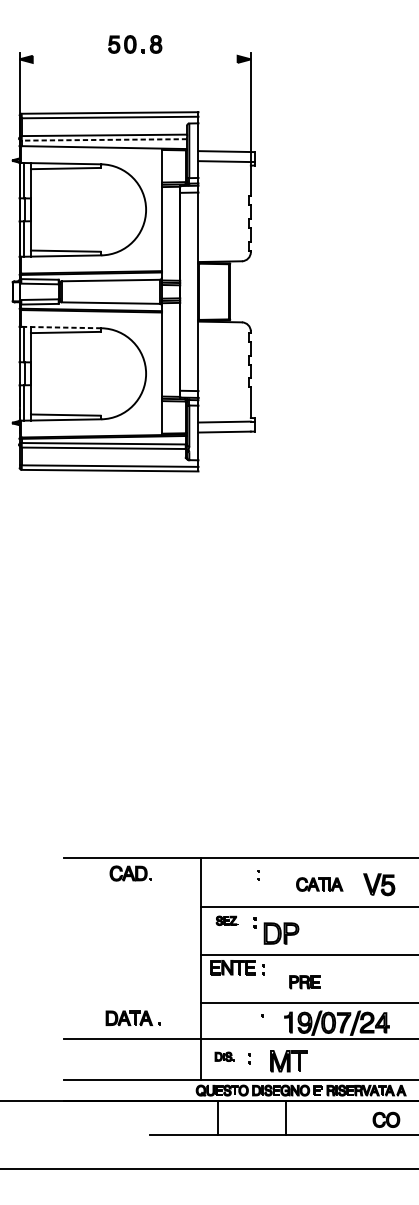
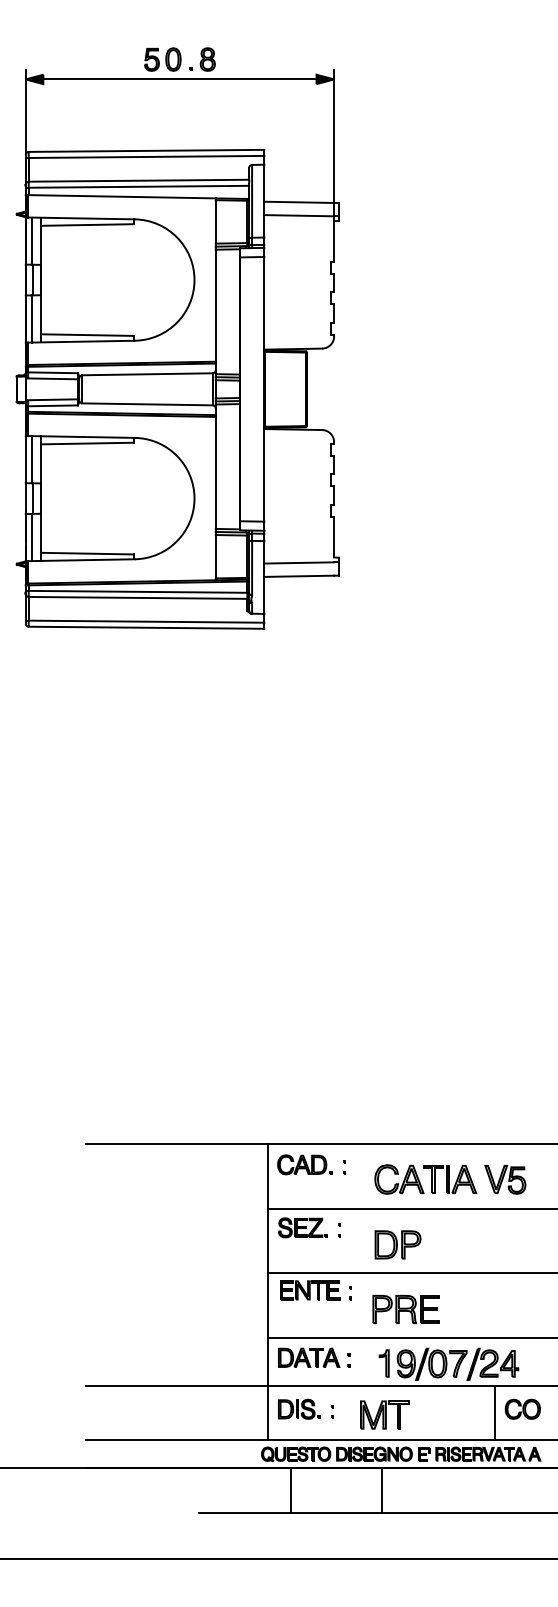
line: (134, 59) -> (179, 79), added
line: (104, 139) -> (138, 186), dashed -> solid
line: (61, 327) -> (81, 436), dashed -> solid
part: (130, 873) -> (304, 1164), moved
part: (319, 884) -> (425, 1179), size x1.67
part: (227, 920) -> (302, 1227), size x1.67
part: (281, 933) -> (397, 1244), moved
part: (304, 982) -> (405, 1309), size x1.67
part: (133, 1018) -> (314, 1357), moved
part: (224, 1056) -> (299, 1408), size x1.67
line: (371, 1059) -> (495, 1412), added
part: (386, 1119) -> (522, 1408), moved

